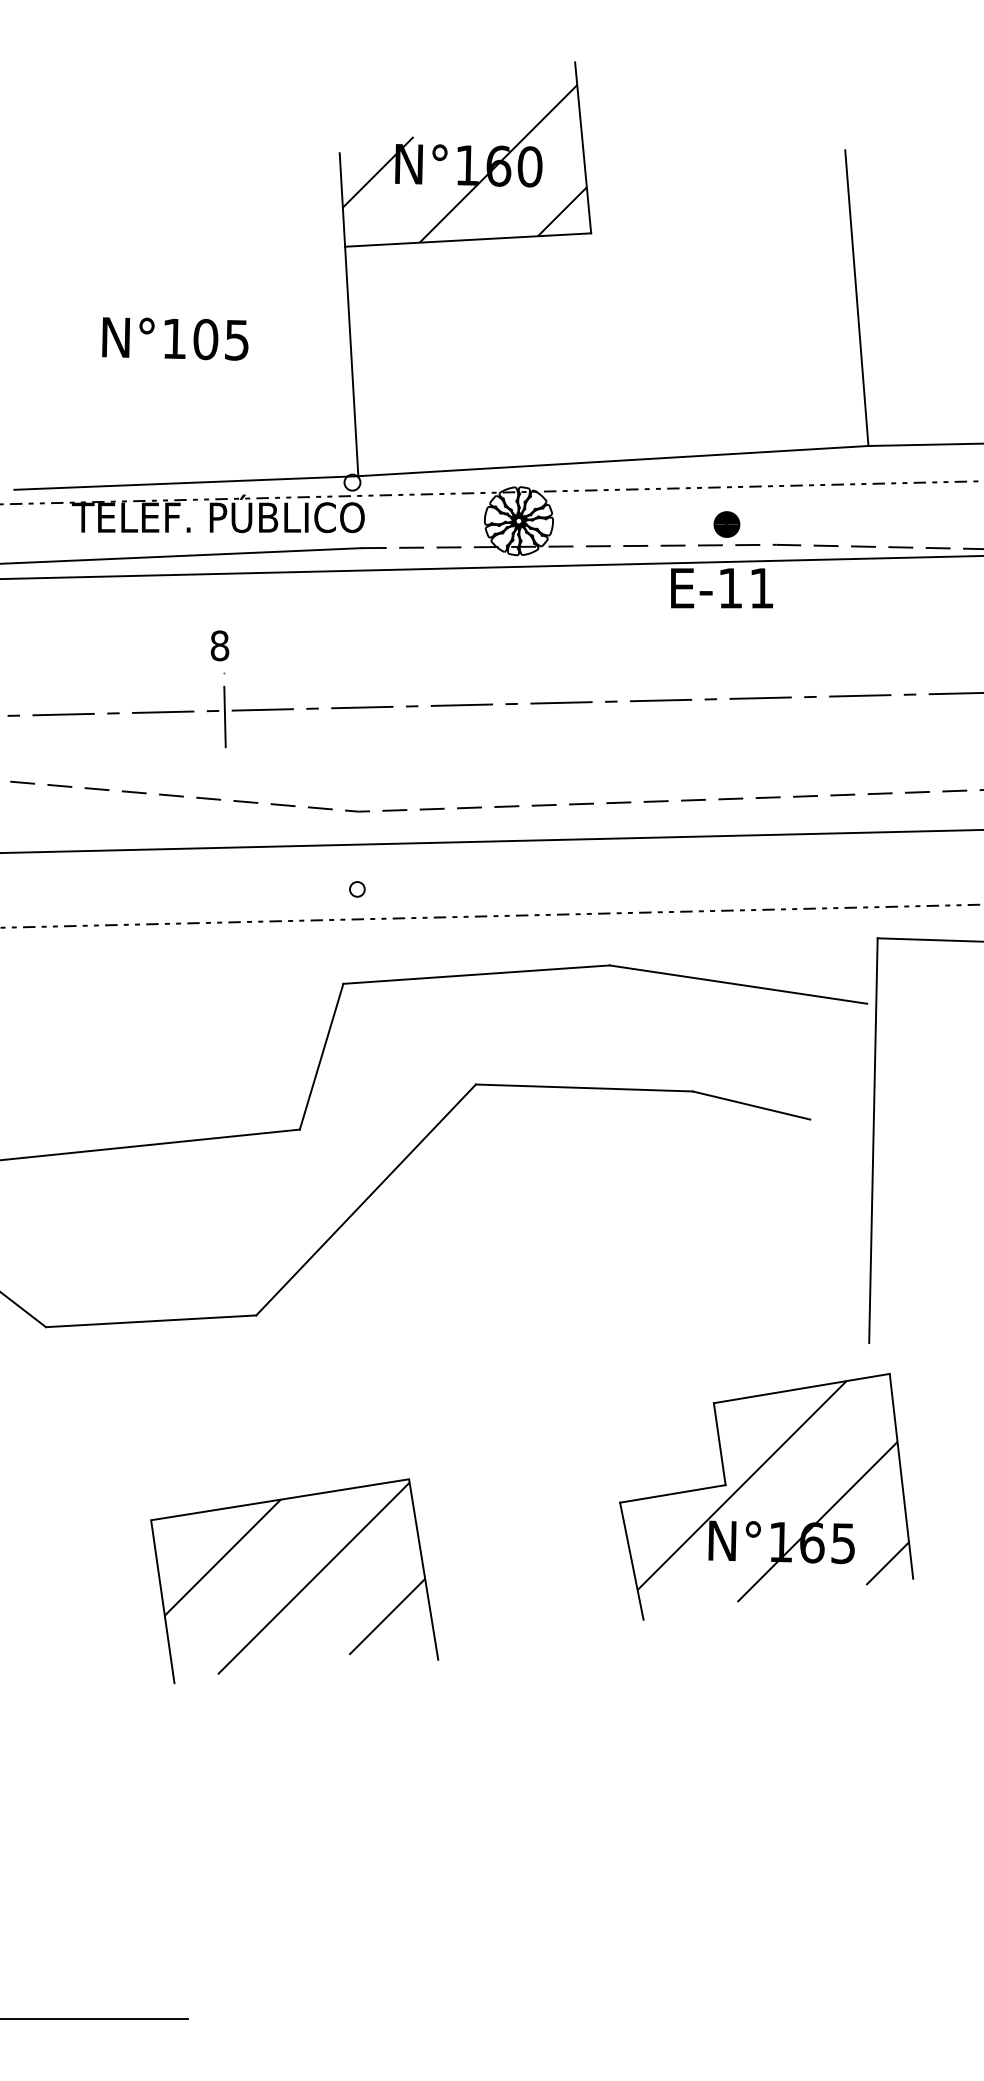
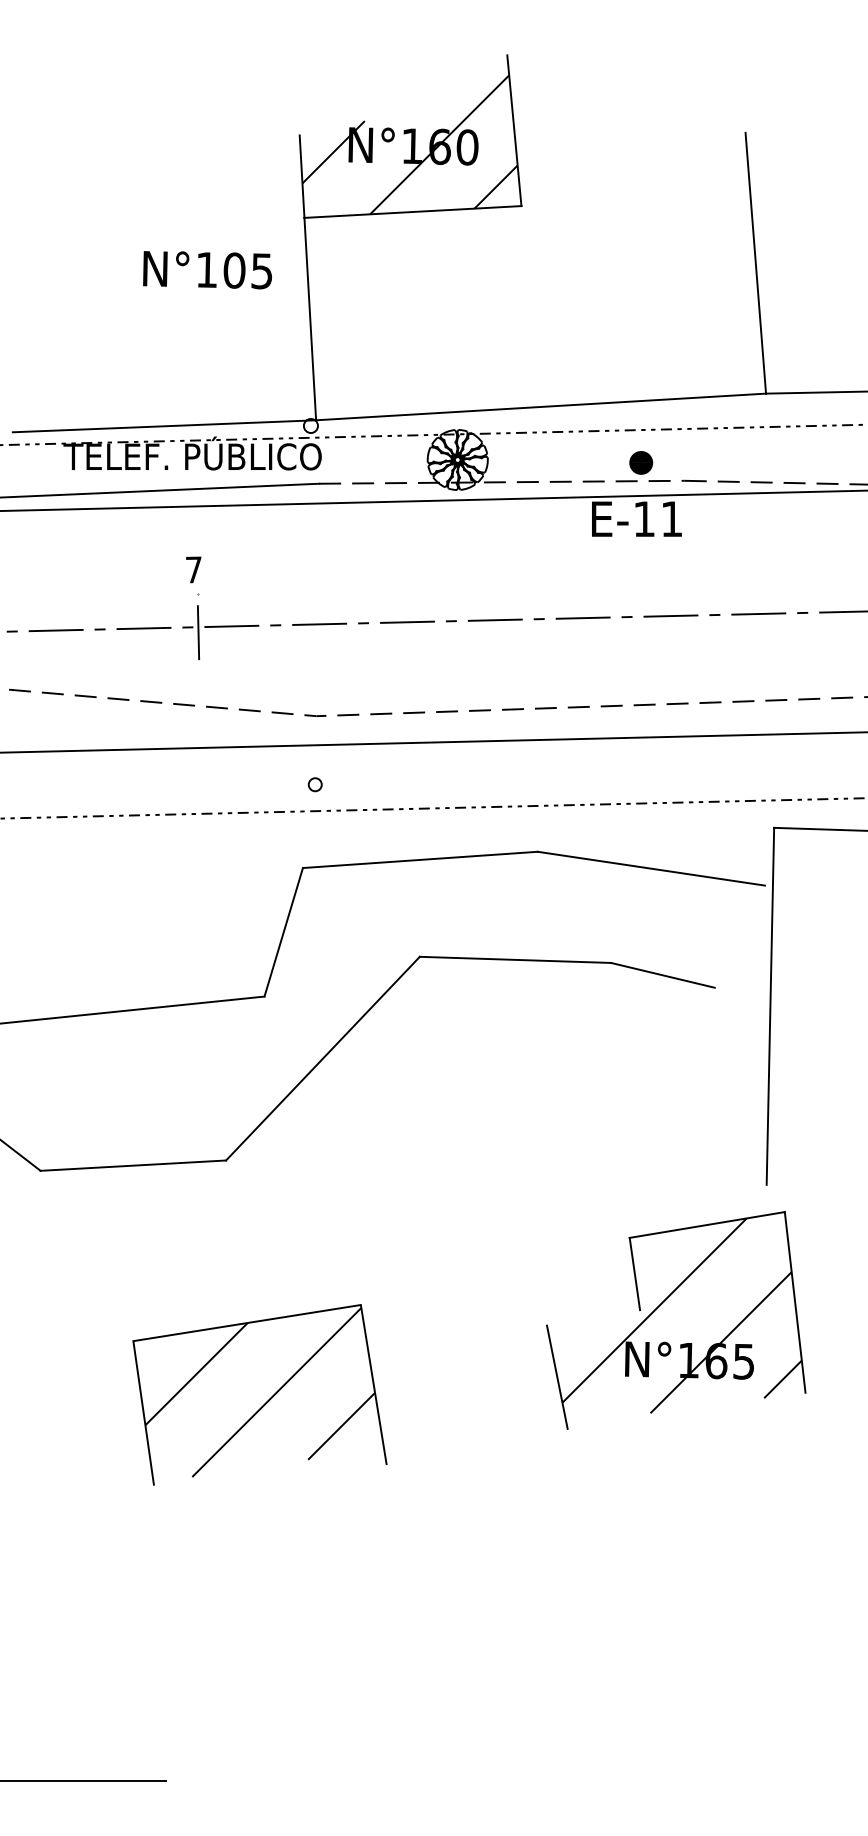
text: (175, 338) -> (207, 269), moved
text: (219, 645) -> (193, 569), 8 -> 7
line: (672, 1493) -> (593, 1317), removed

